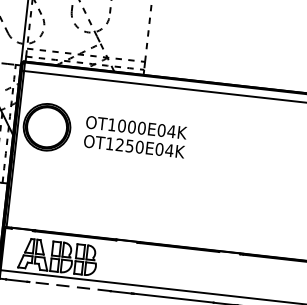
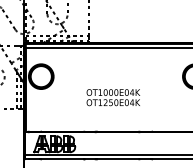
text: (135, 136) -> (113, 97), moved
line: (67, 286) -> (61, 159), dashed -> solid

